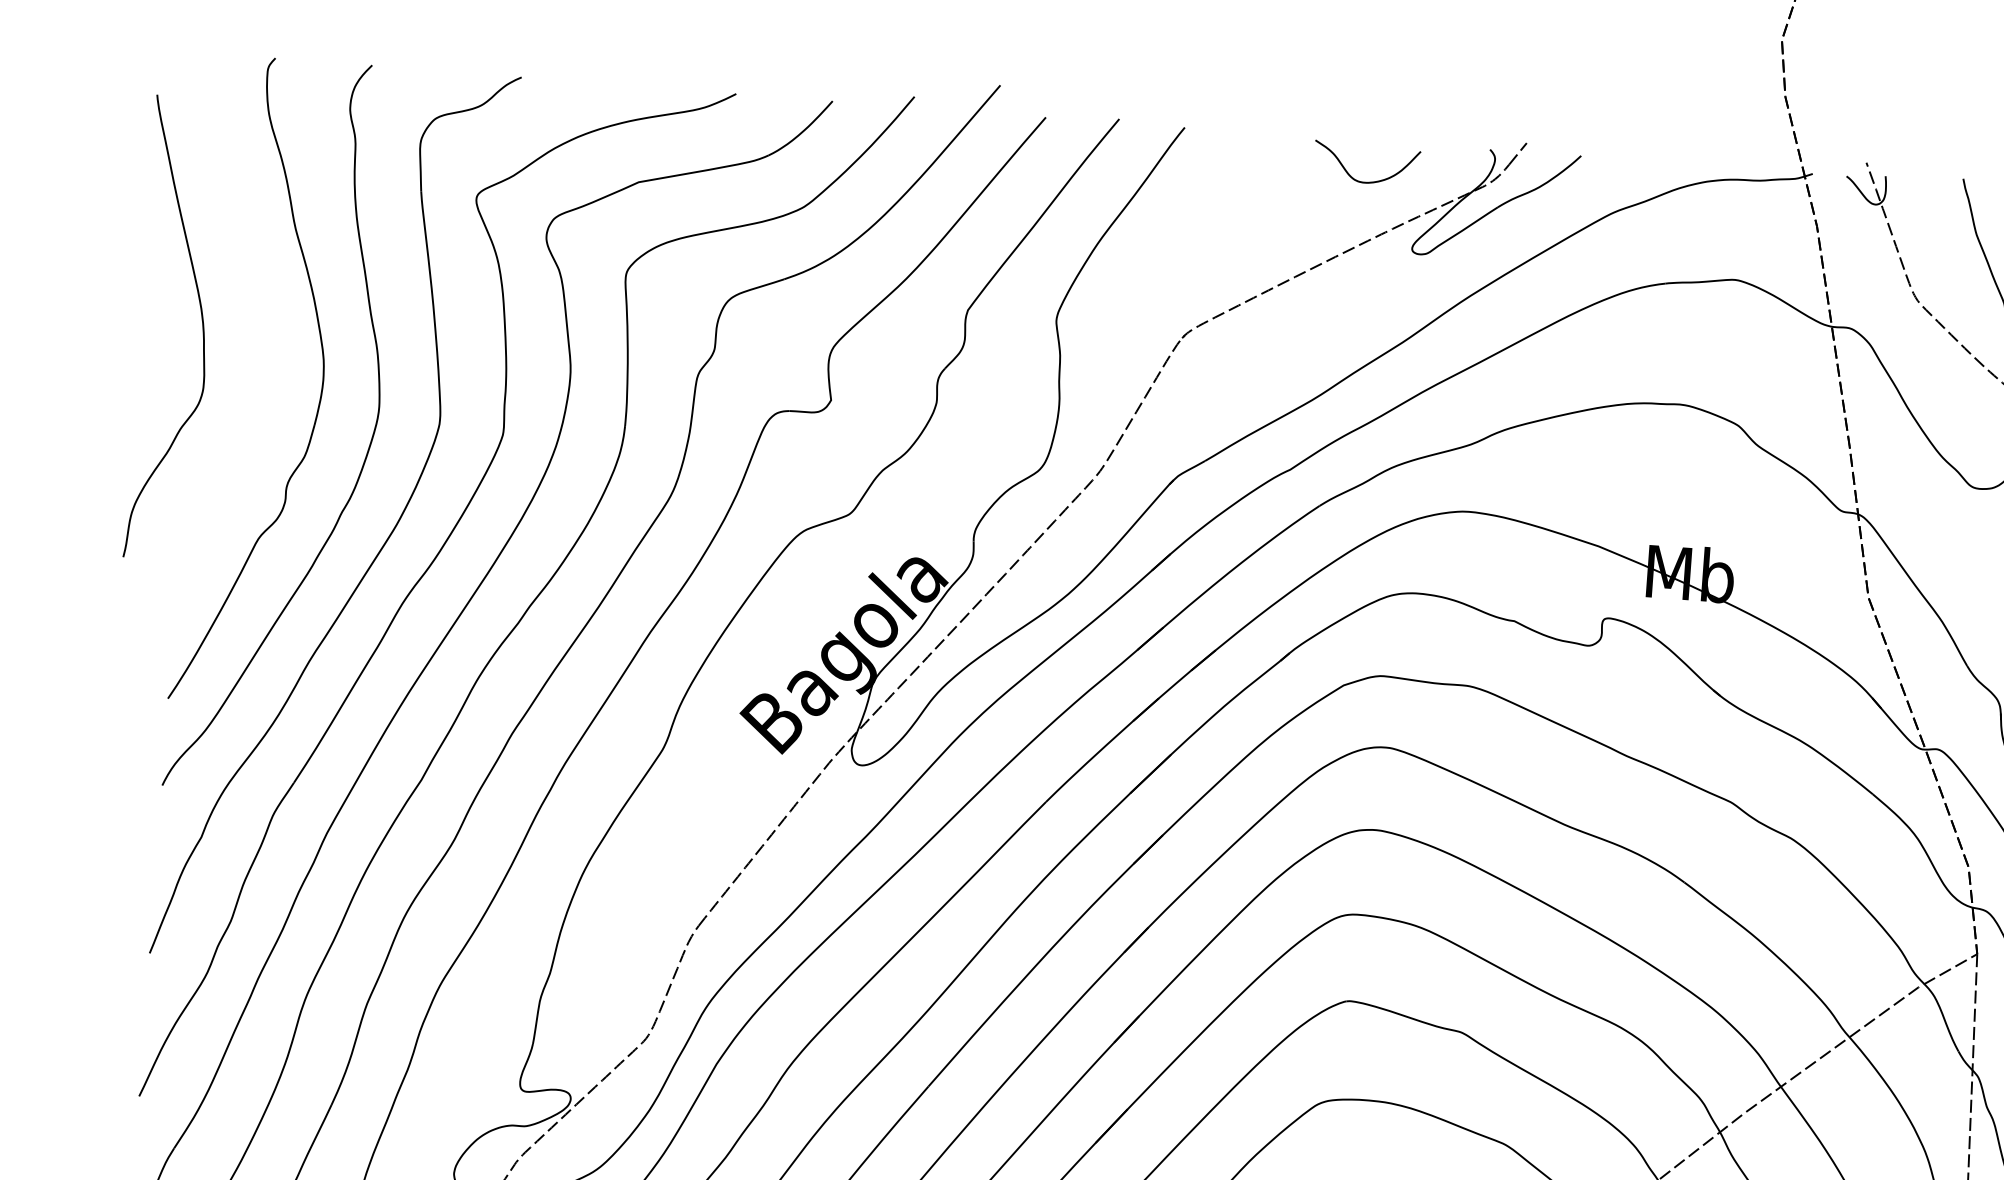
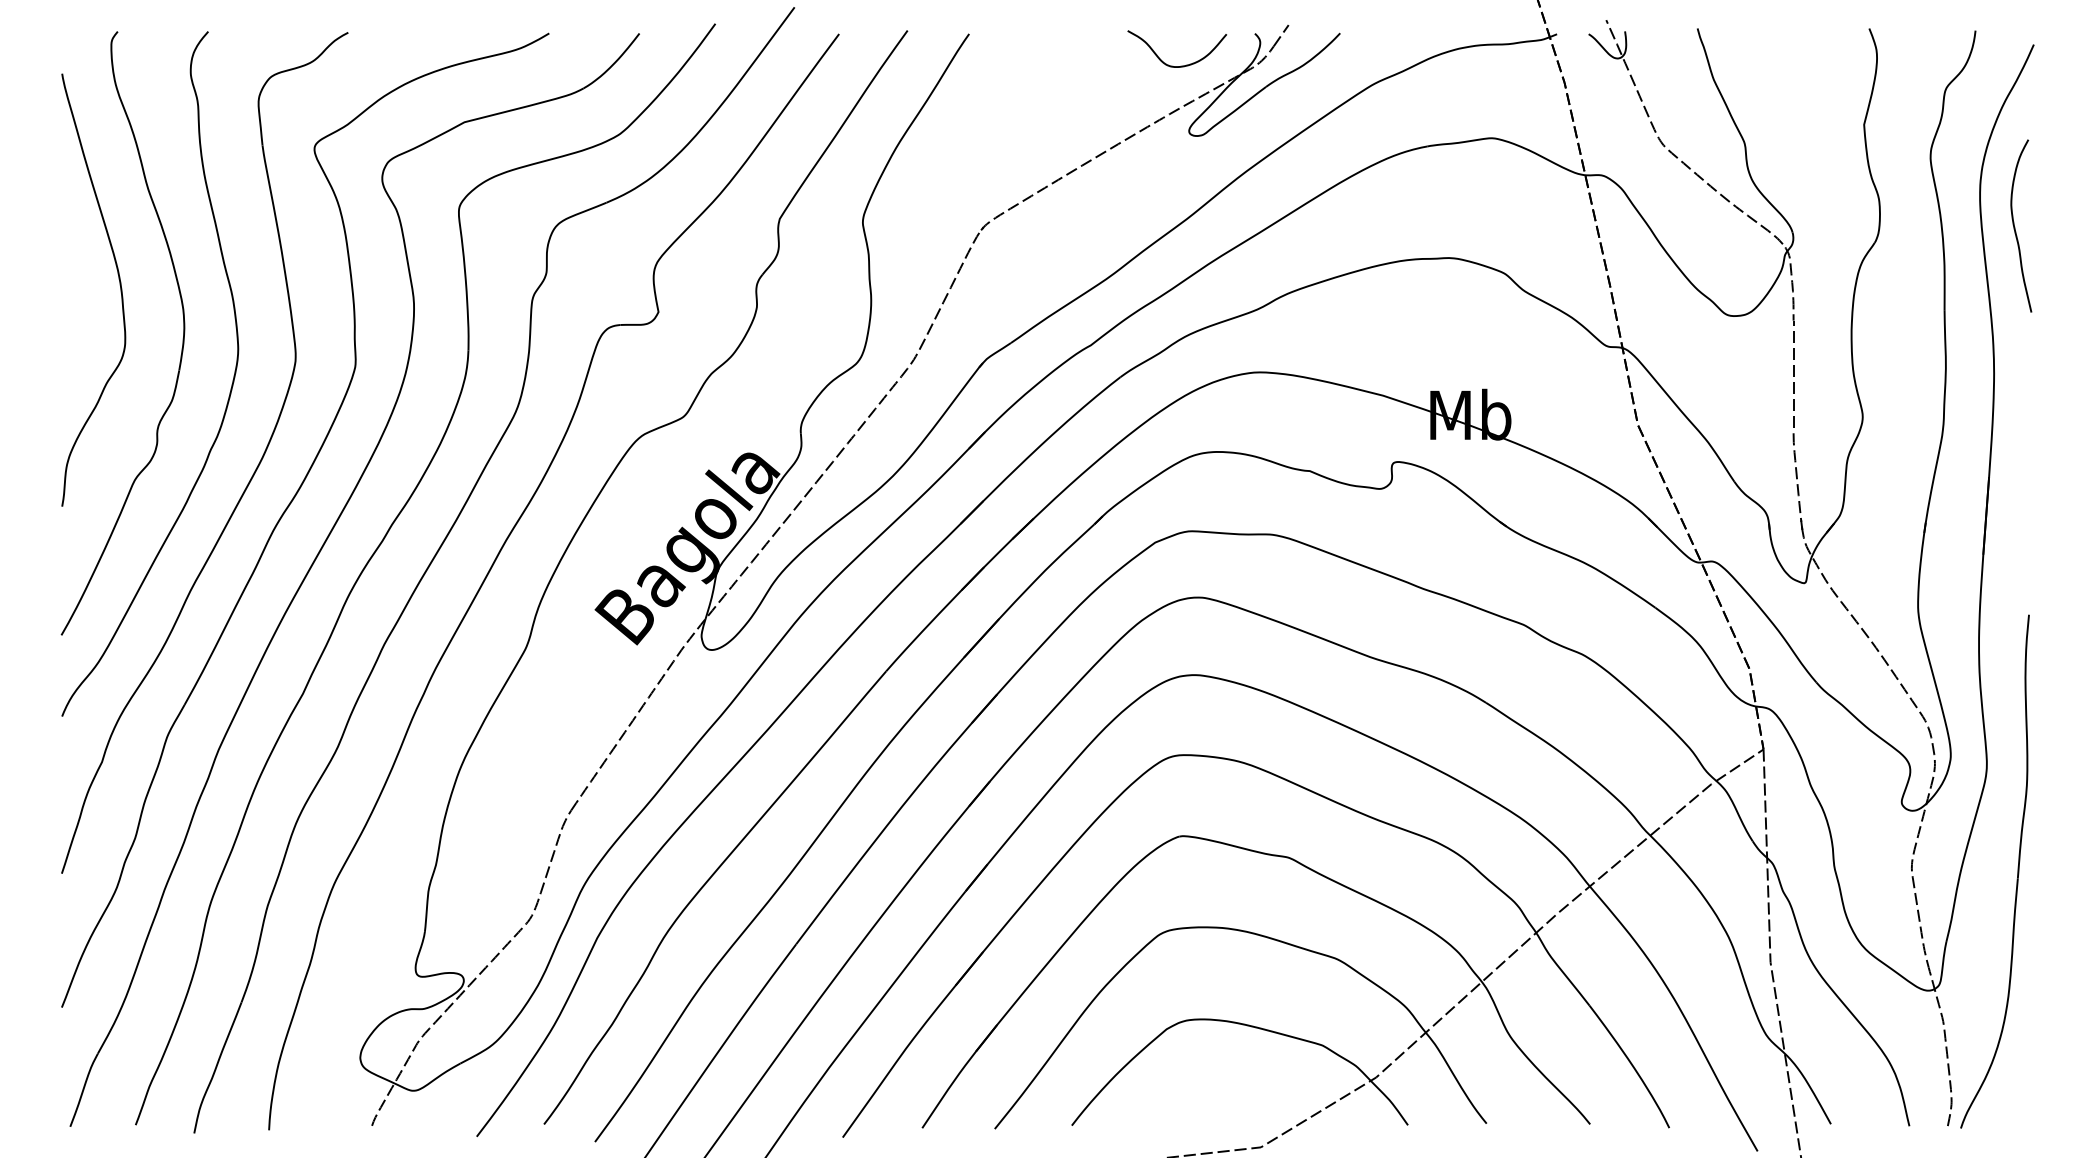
curve: (1369, 181) -> (1180, 65), moved
curve: (201, 325) -> (119, 285), moved

